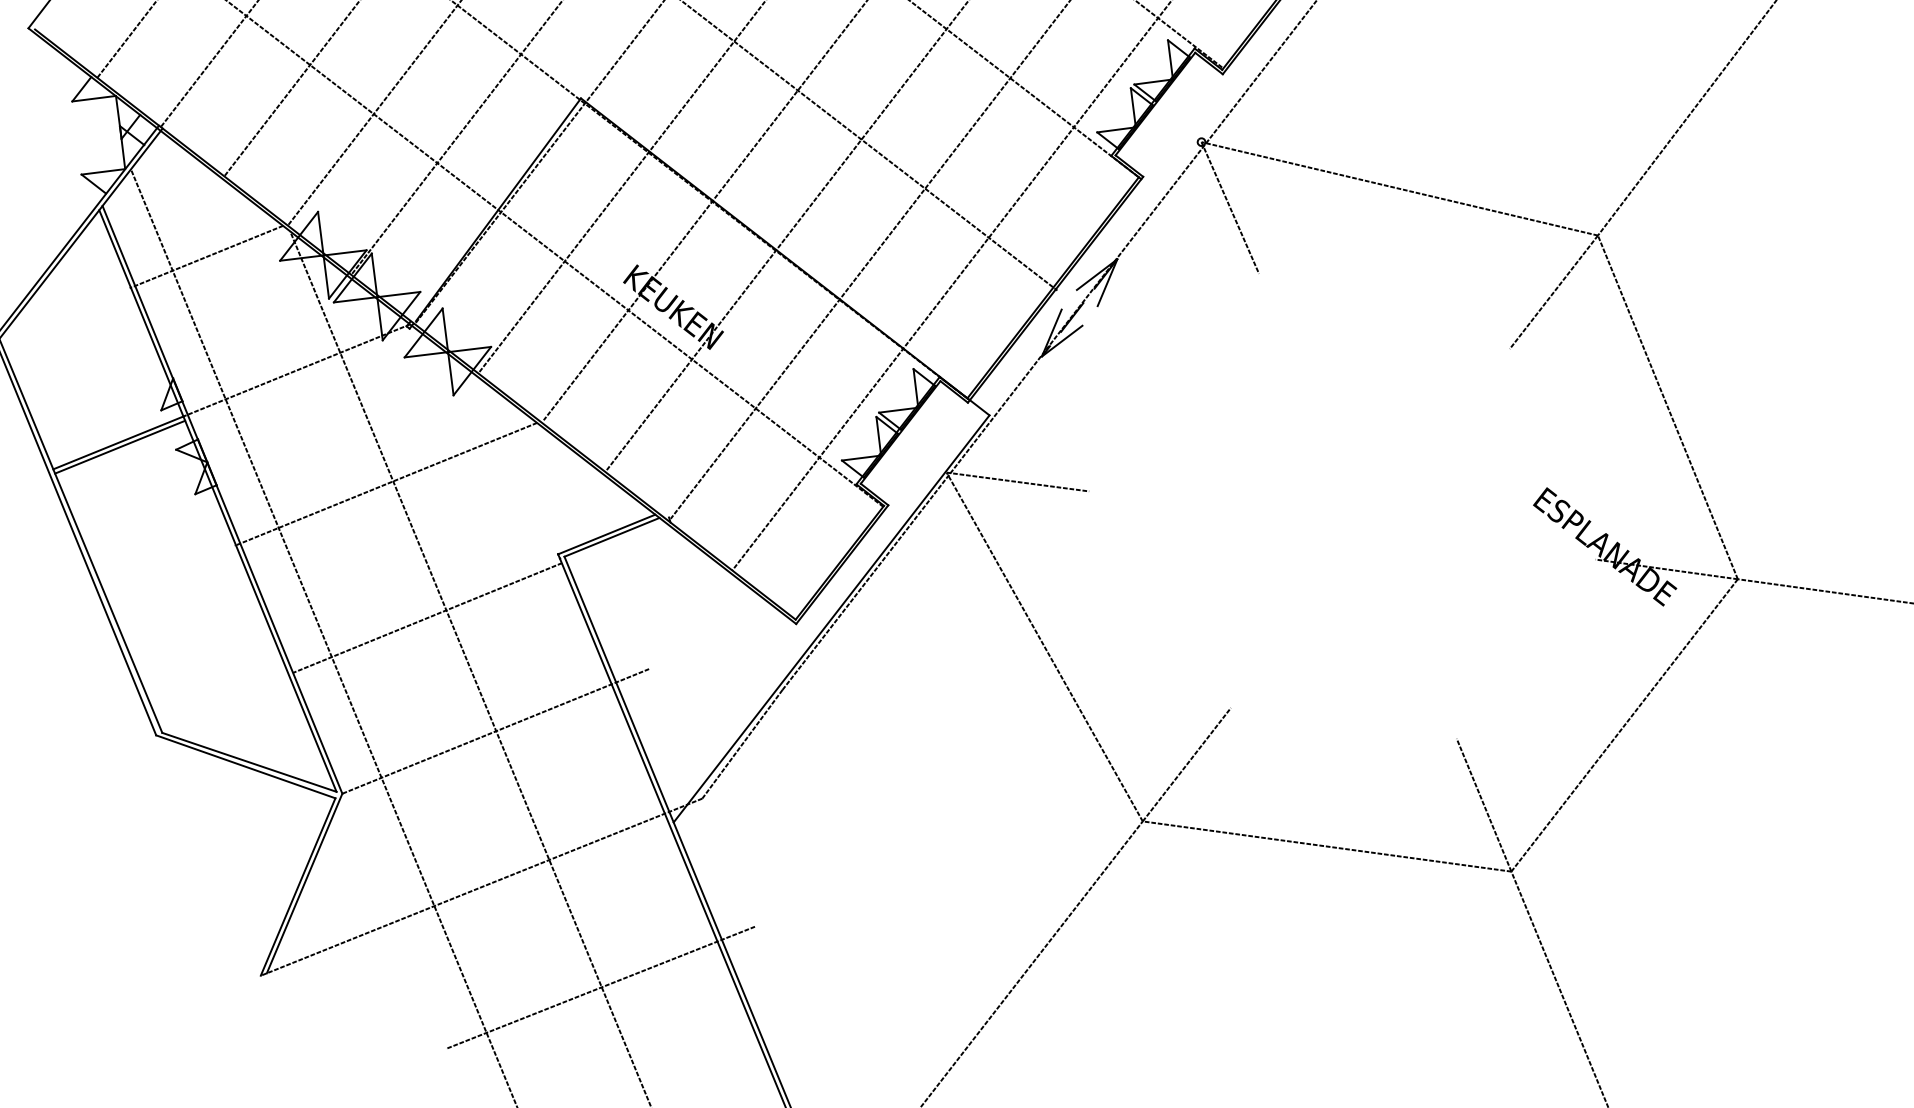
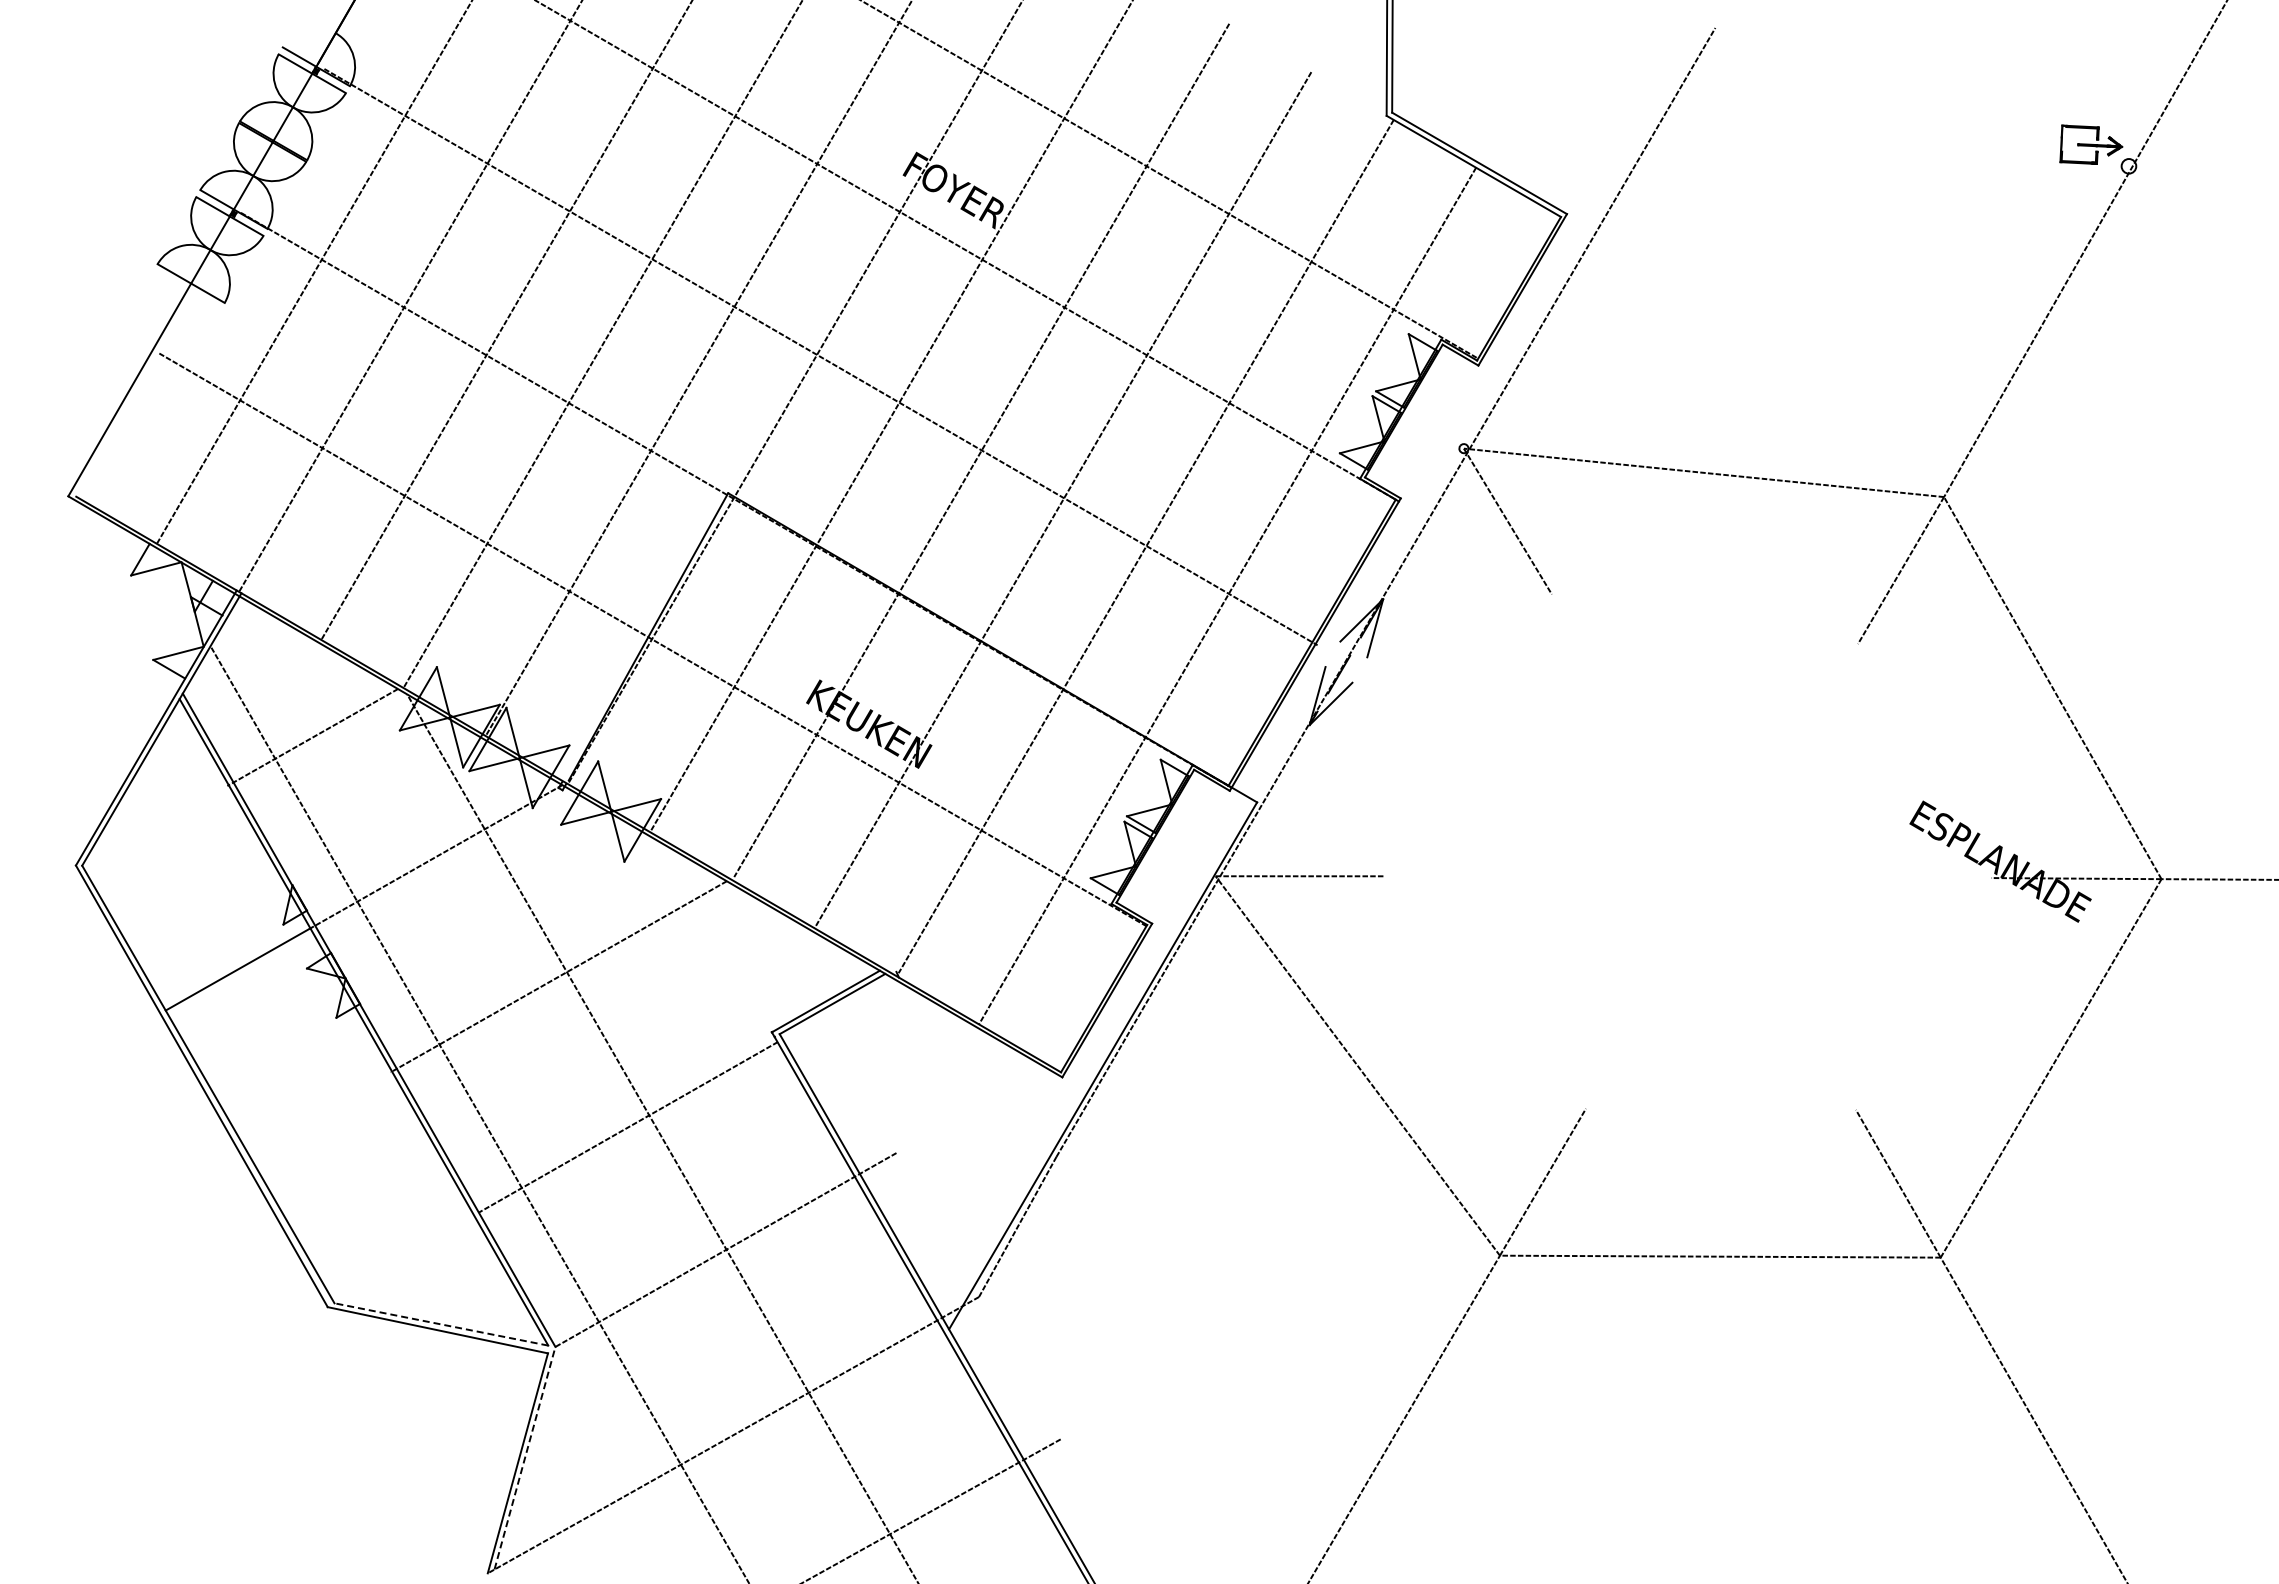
line: (119, 447) -> (240, 974), removed
line: (249, 762) -> (441, 1324), solid -> dashed
line: (305, 882) -> (525, 1457), solid -> dashed

